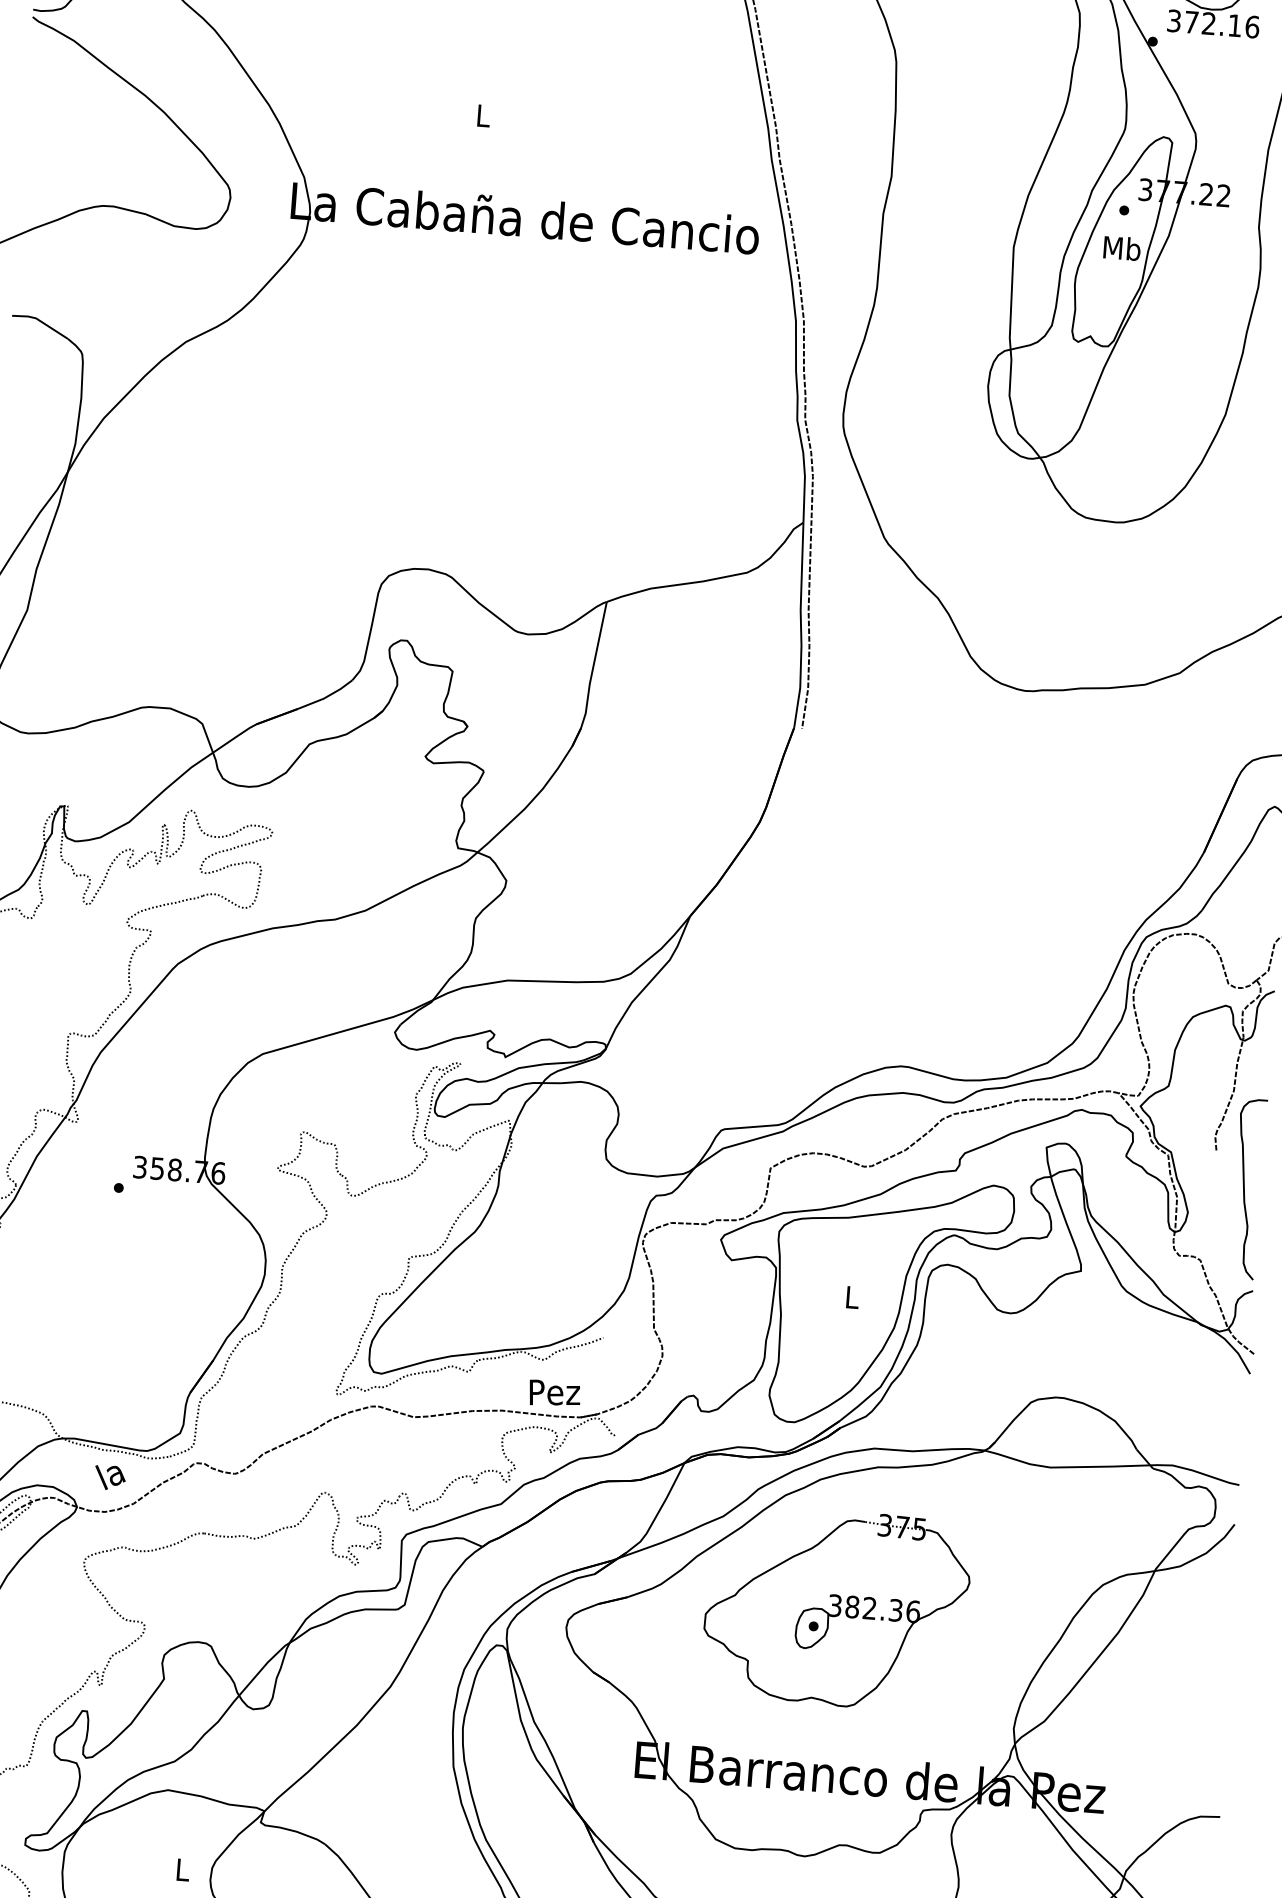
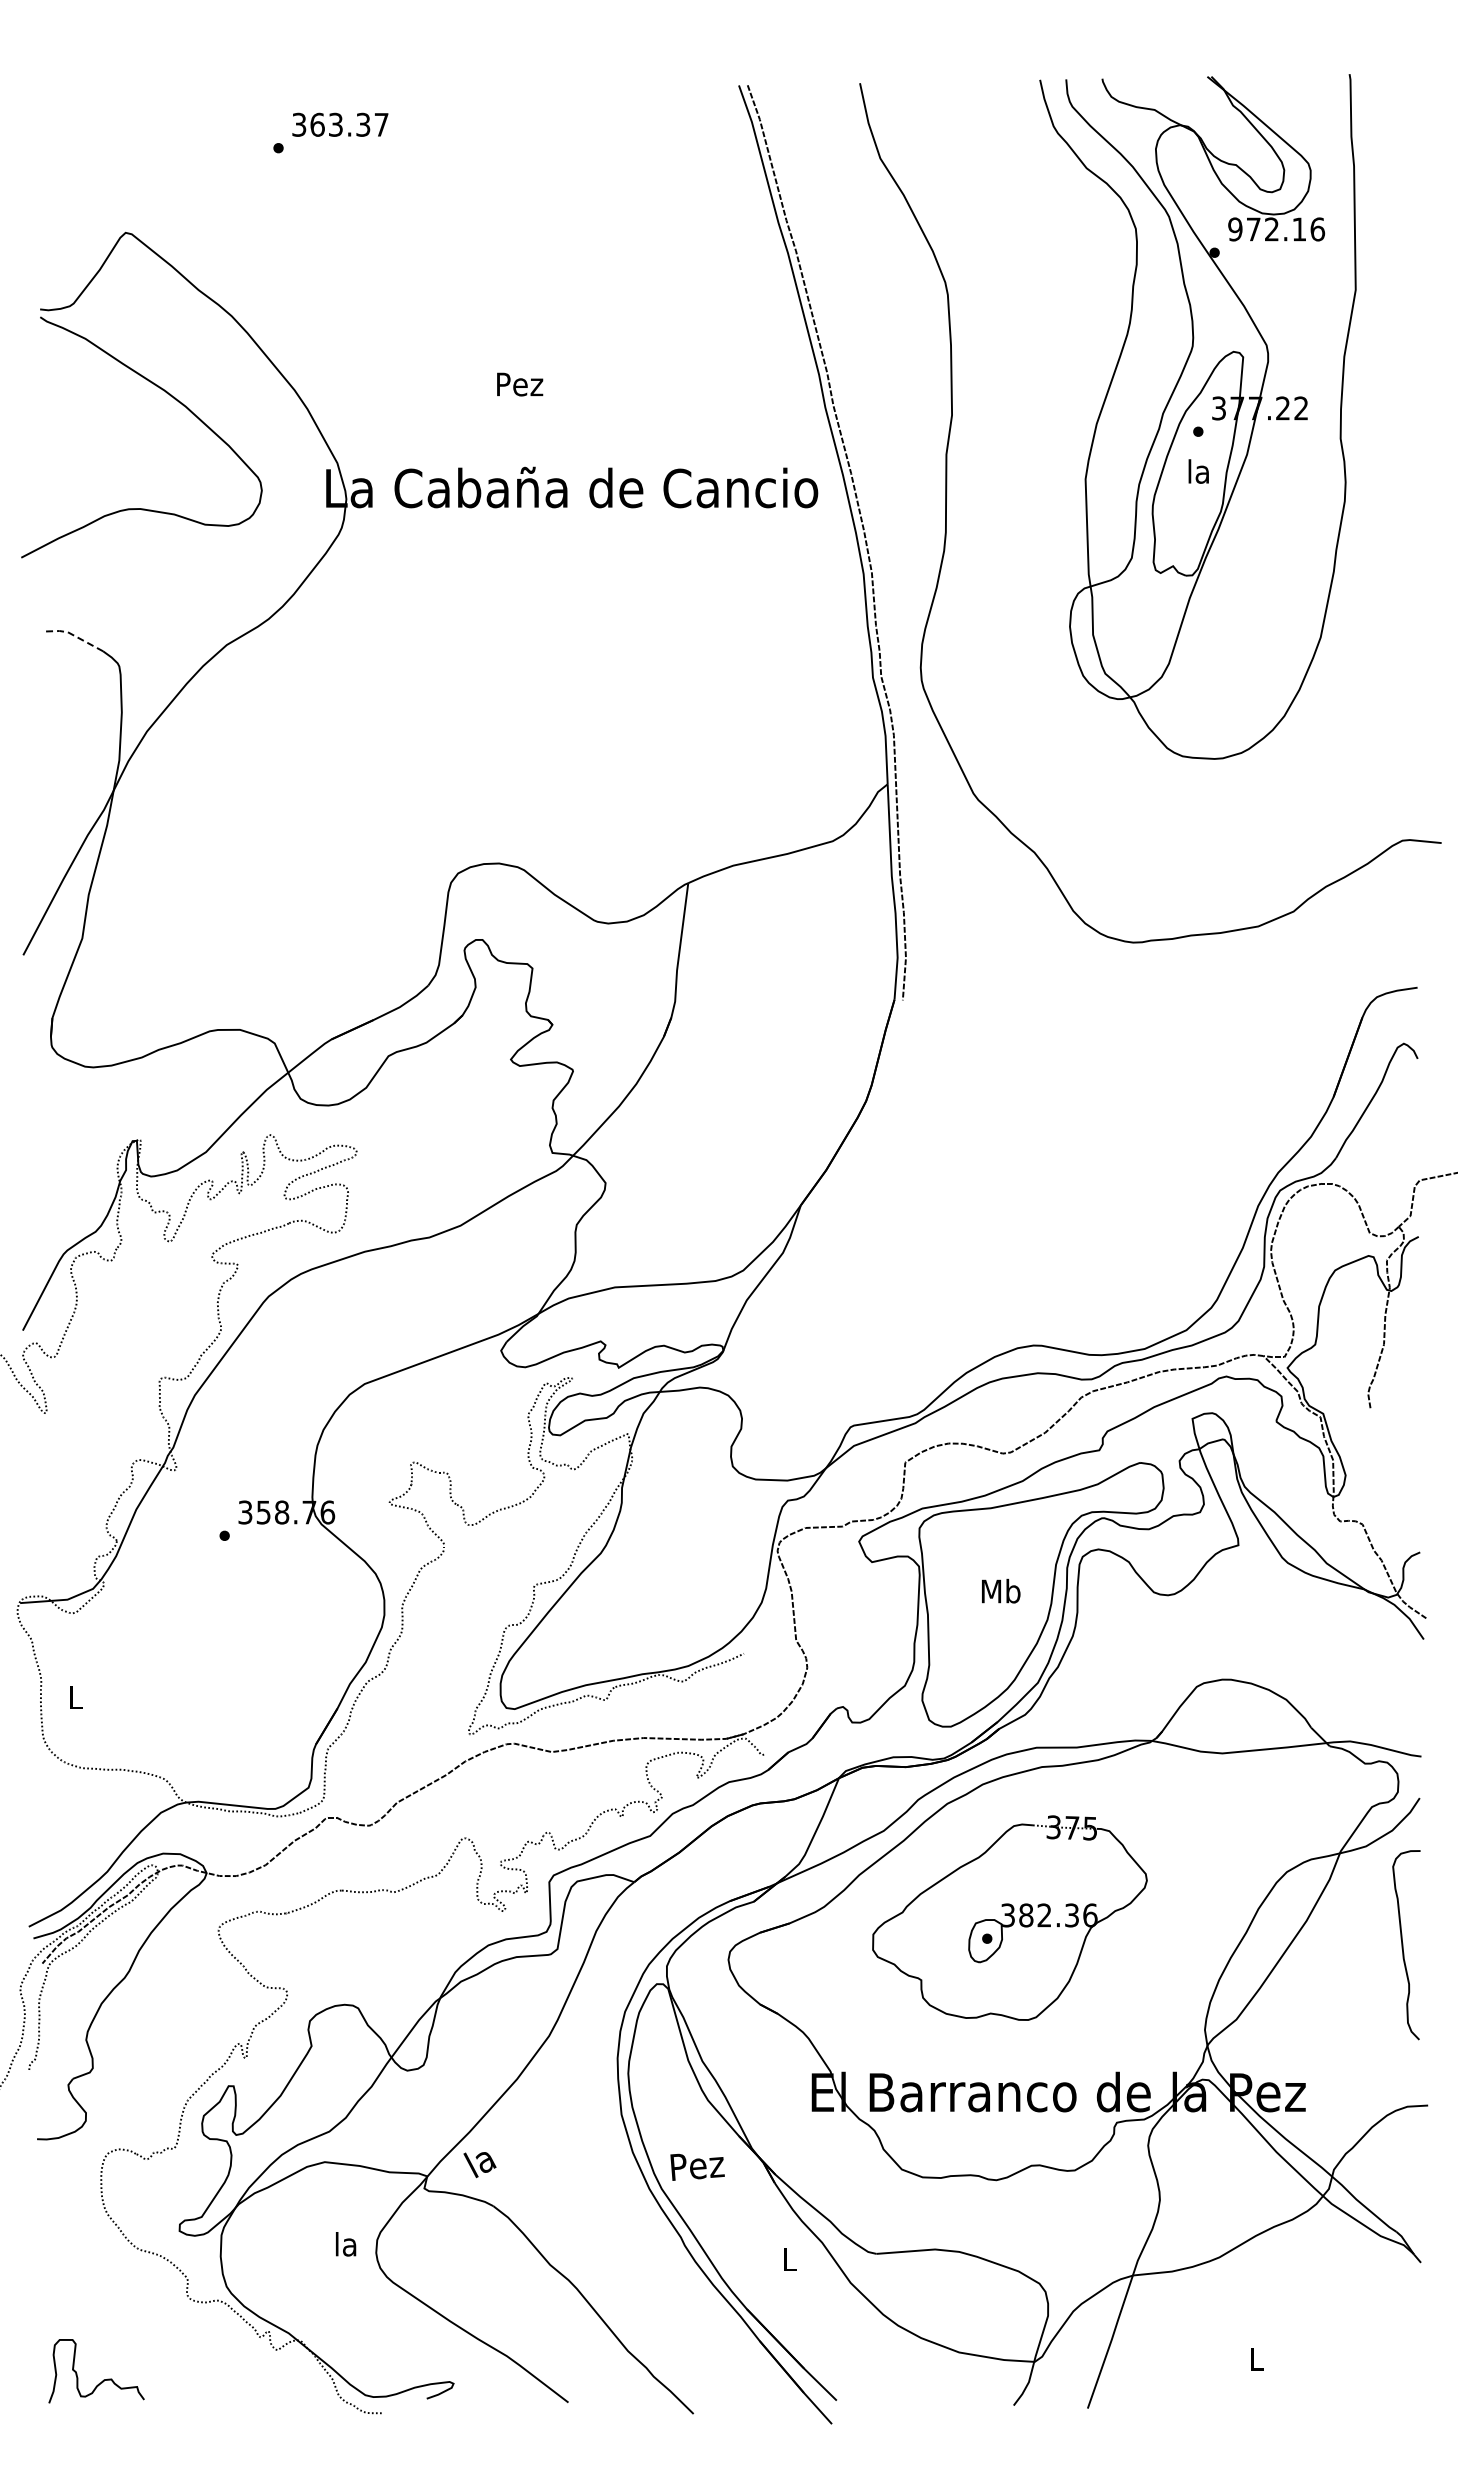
text: (1174, 21) -> (1235, 229), 372.16 -> 972.16
text: (483, 116) -> (520, 384), L -> Pez
text: (1122, 248) -> (1199, 471), Mb -> la
line: (41, 321) -> (73, 635), solid -> dashed
curve: (1244, 1189) -> (1403, 1945), moved
text: (852, 1296) -> (1001, 1590), L -> Mb
text: (554, 1393) -> (697, 2166), moved
text: (109, 1478) -> (479, 2165), moved
text: (181, 1869) -> (345, 2244), L -> la

